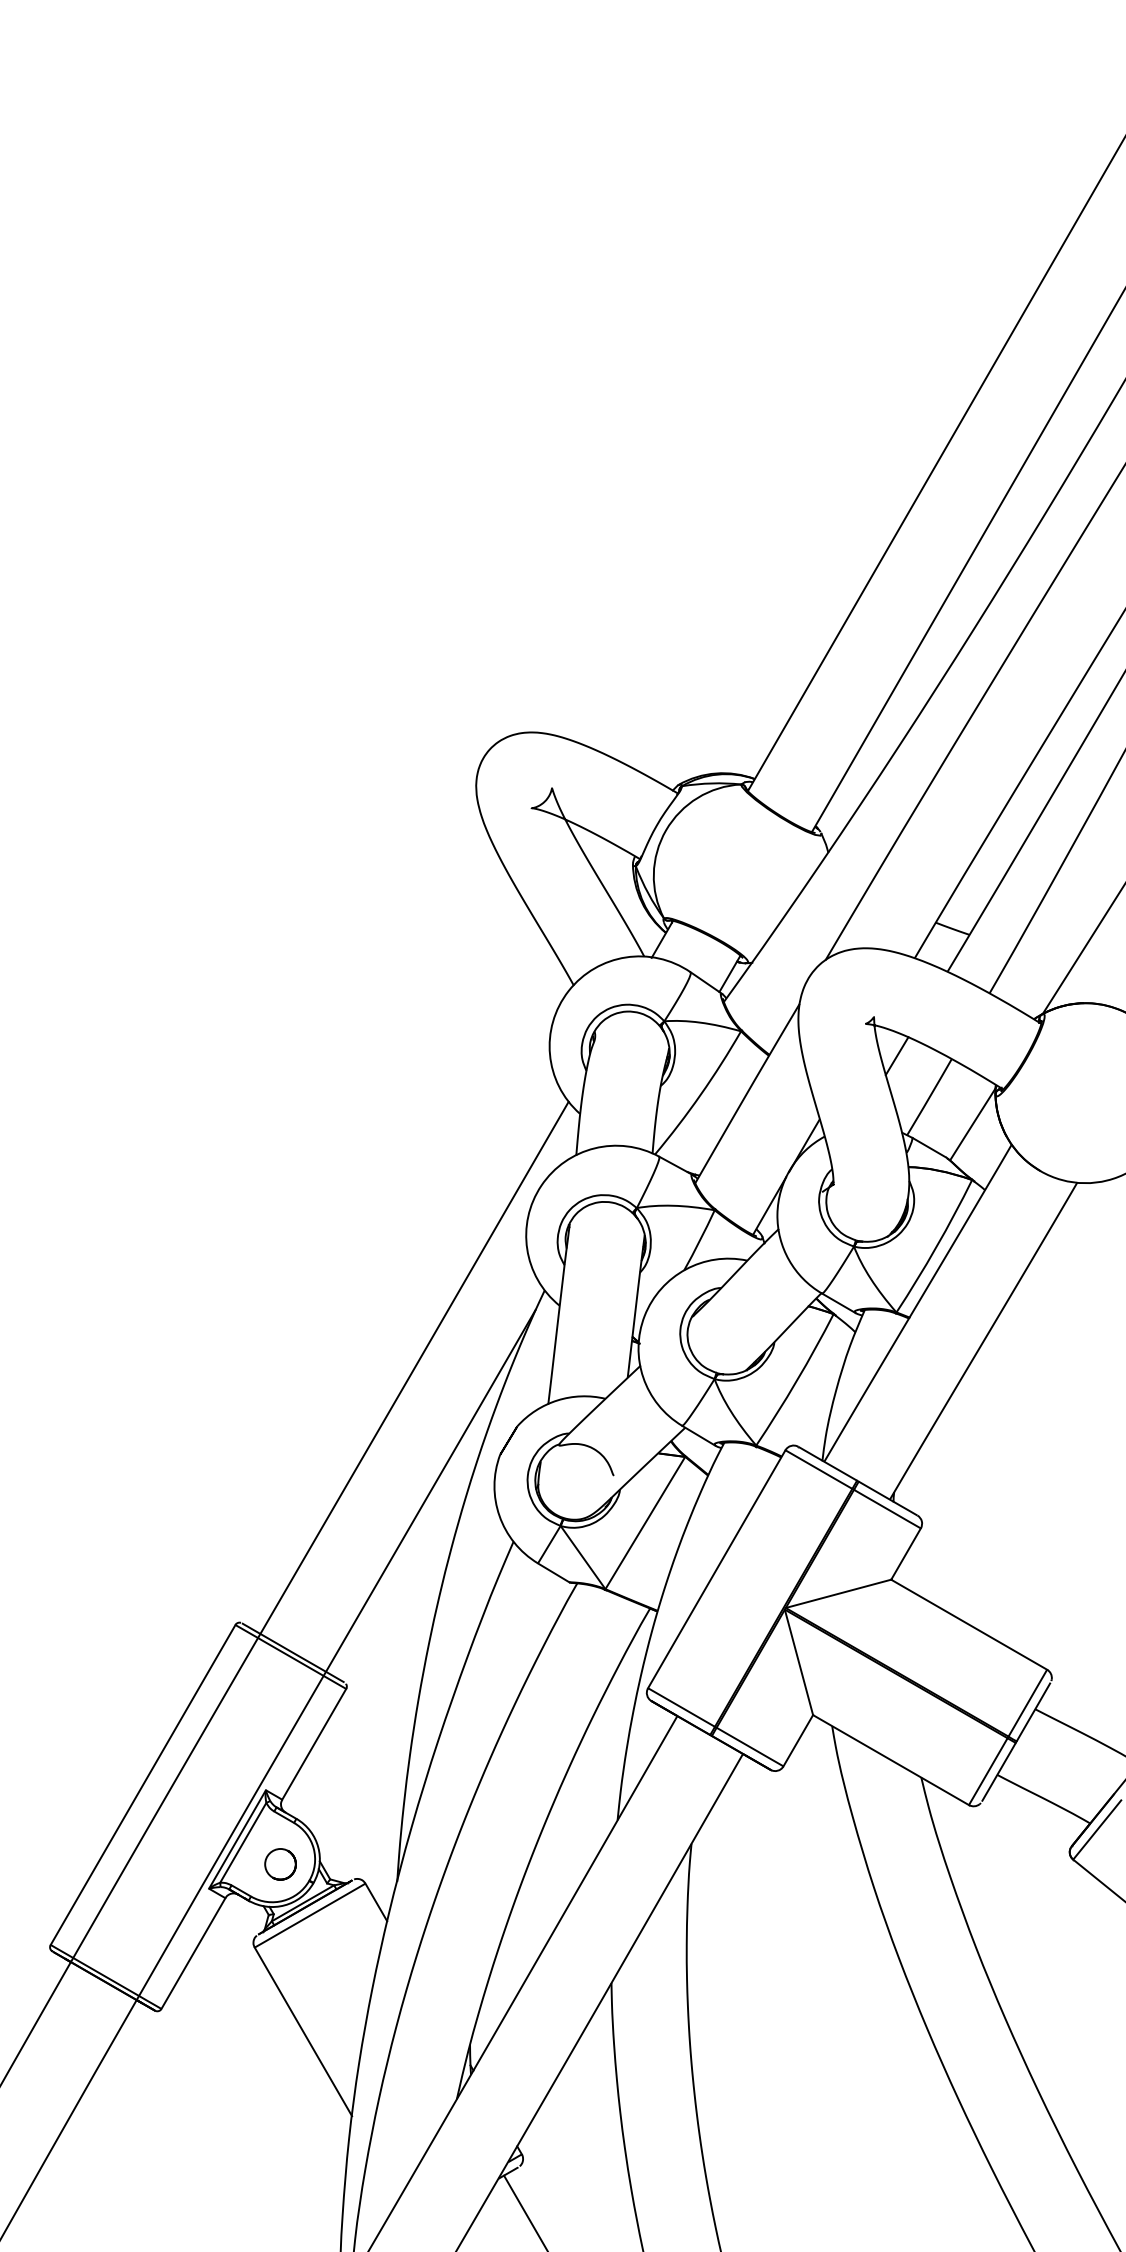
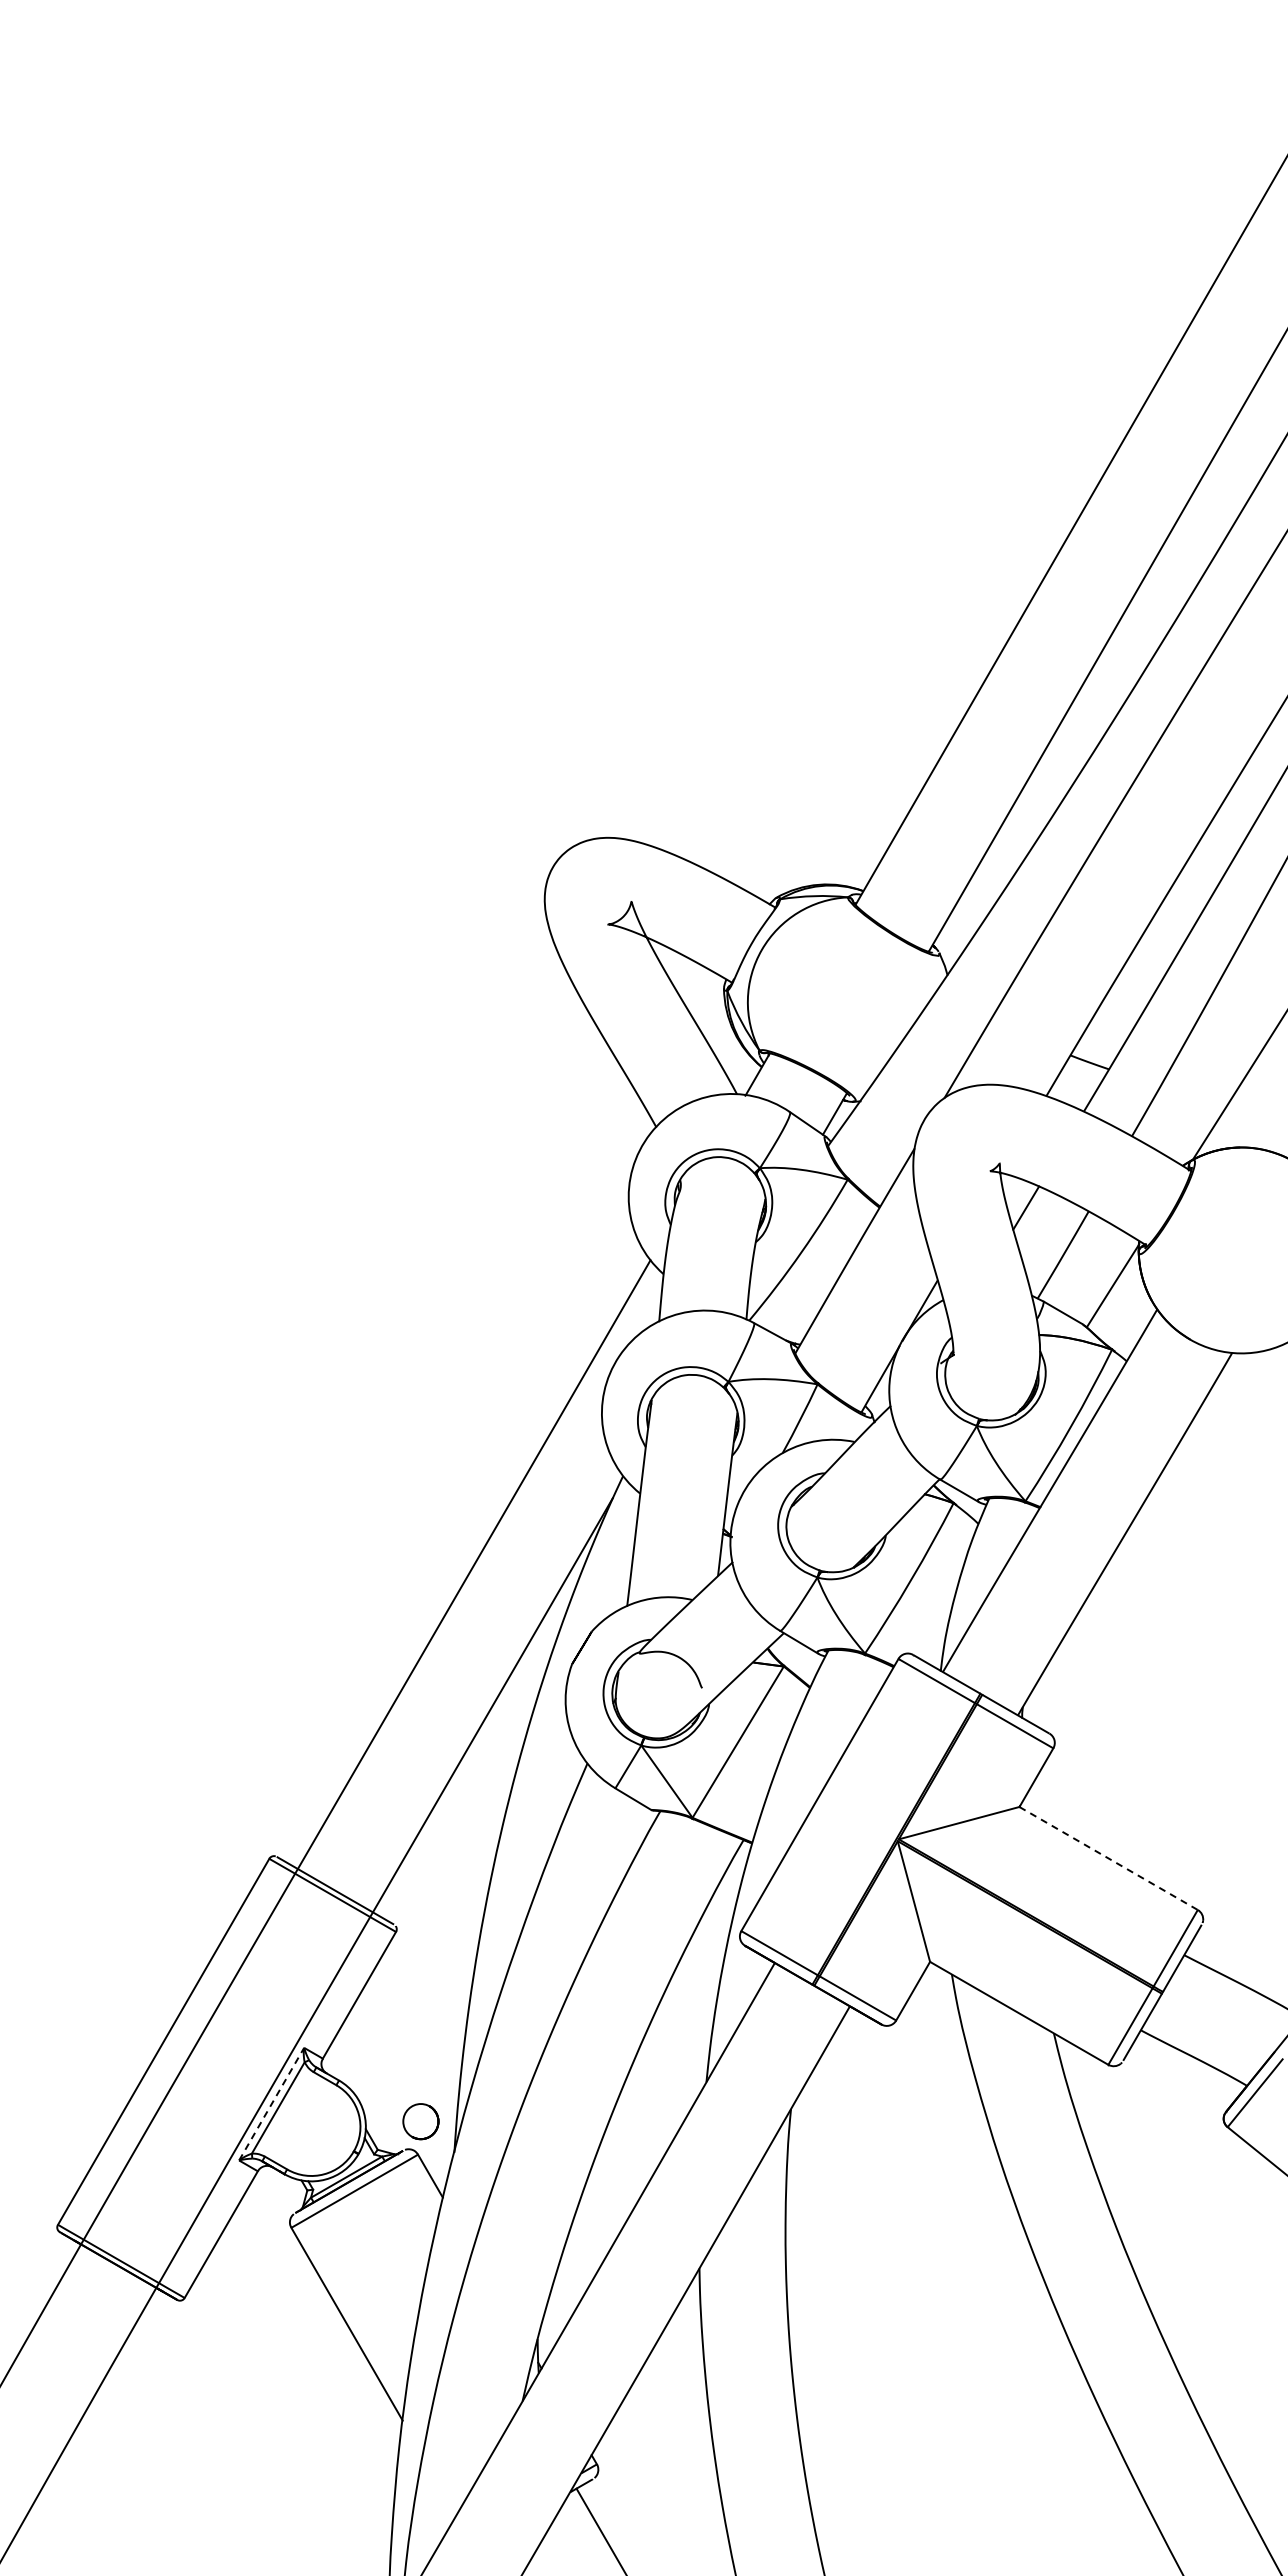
line: (969, 1624) -> (1108, 1858), solid -> dashed
line: (237, 1838) -> (271, 2103), solid -> dashed
circle: (280, 1864) -> (420, 2121), moved

